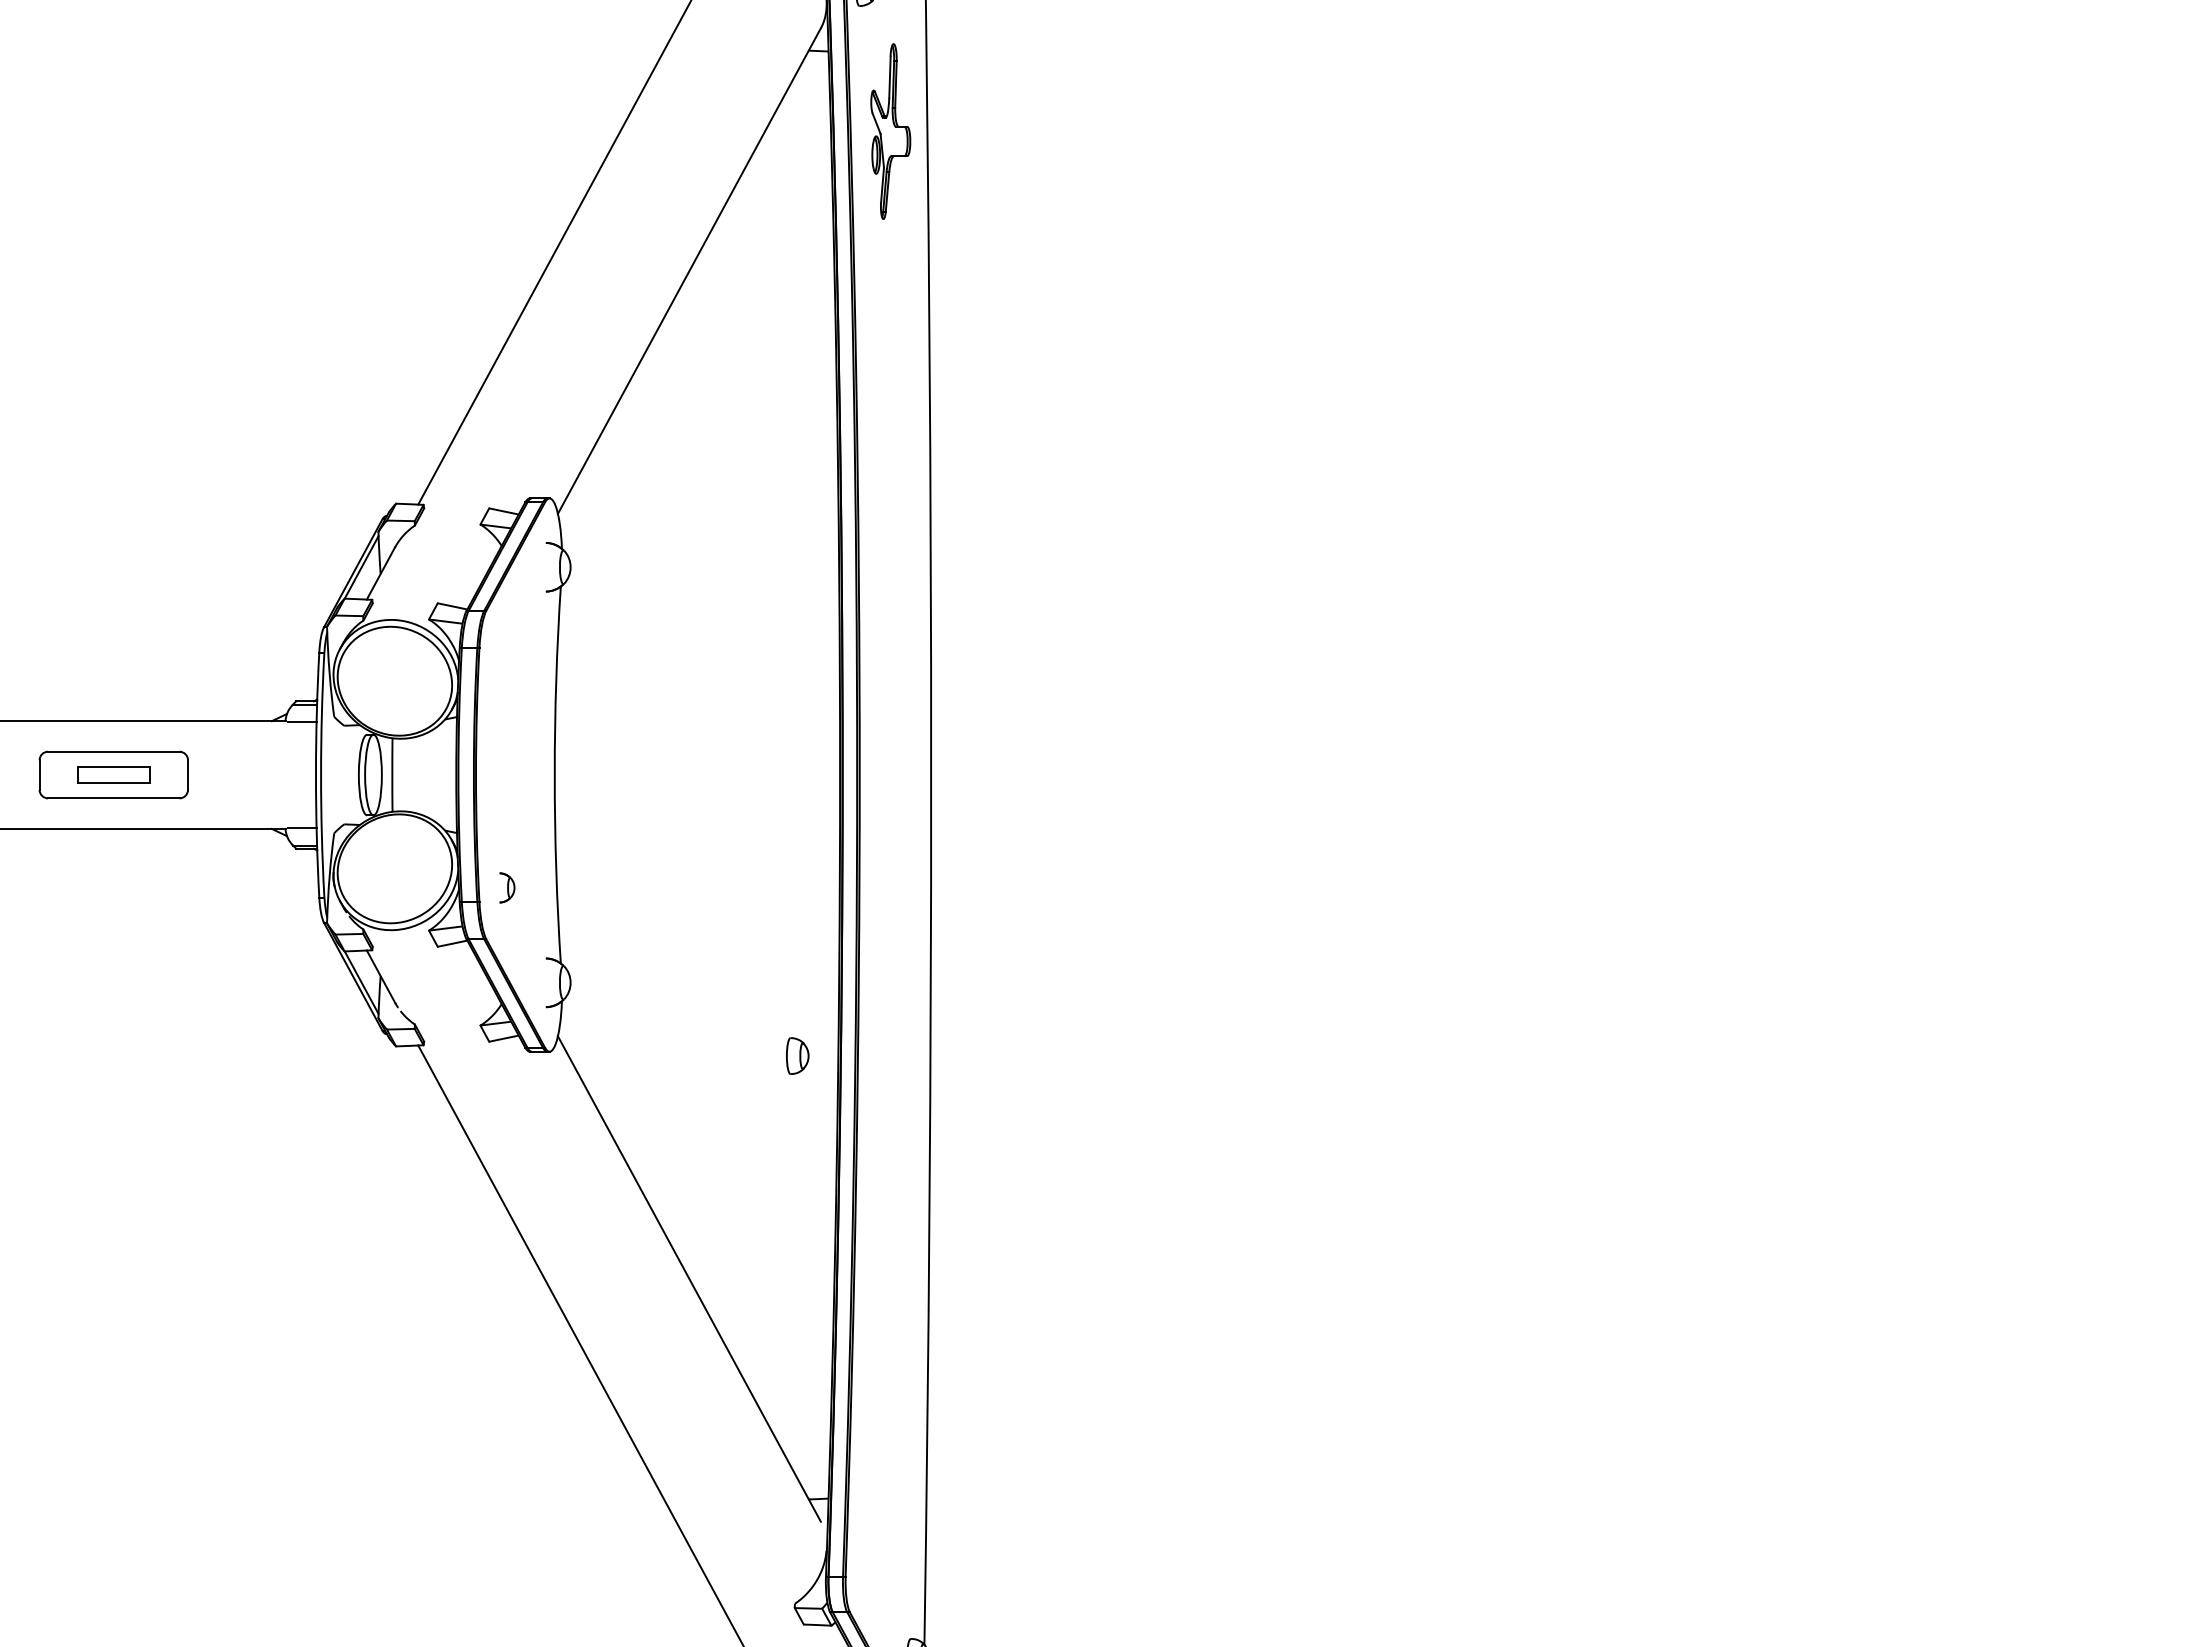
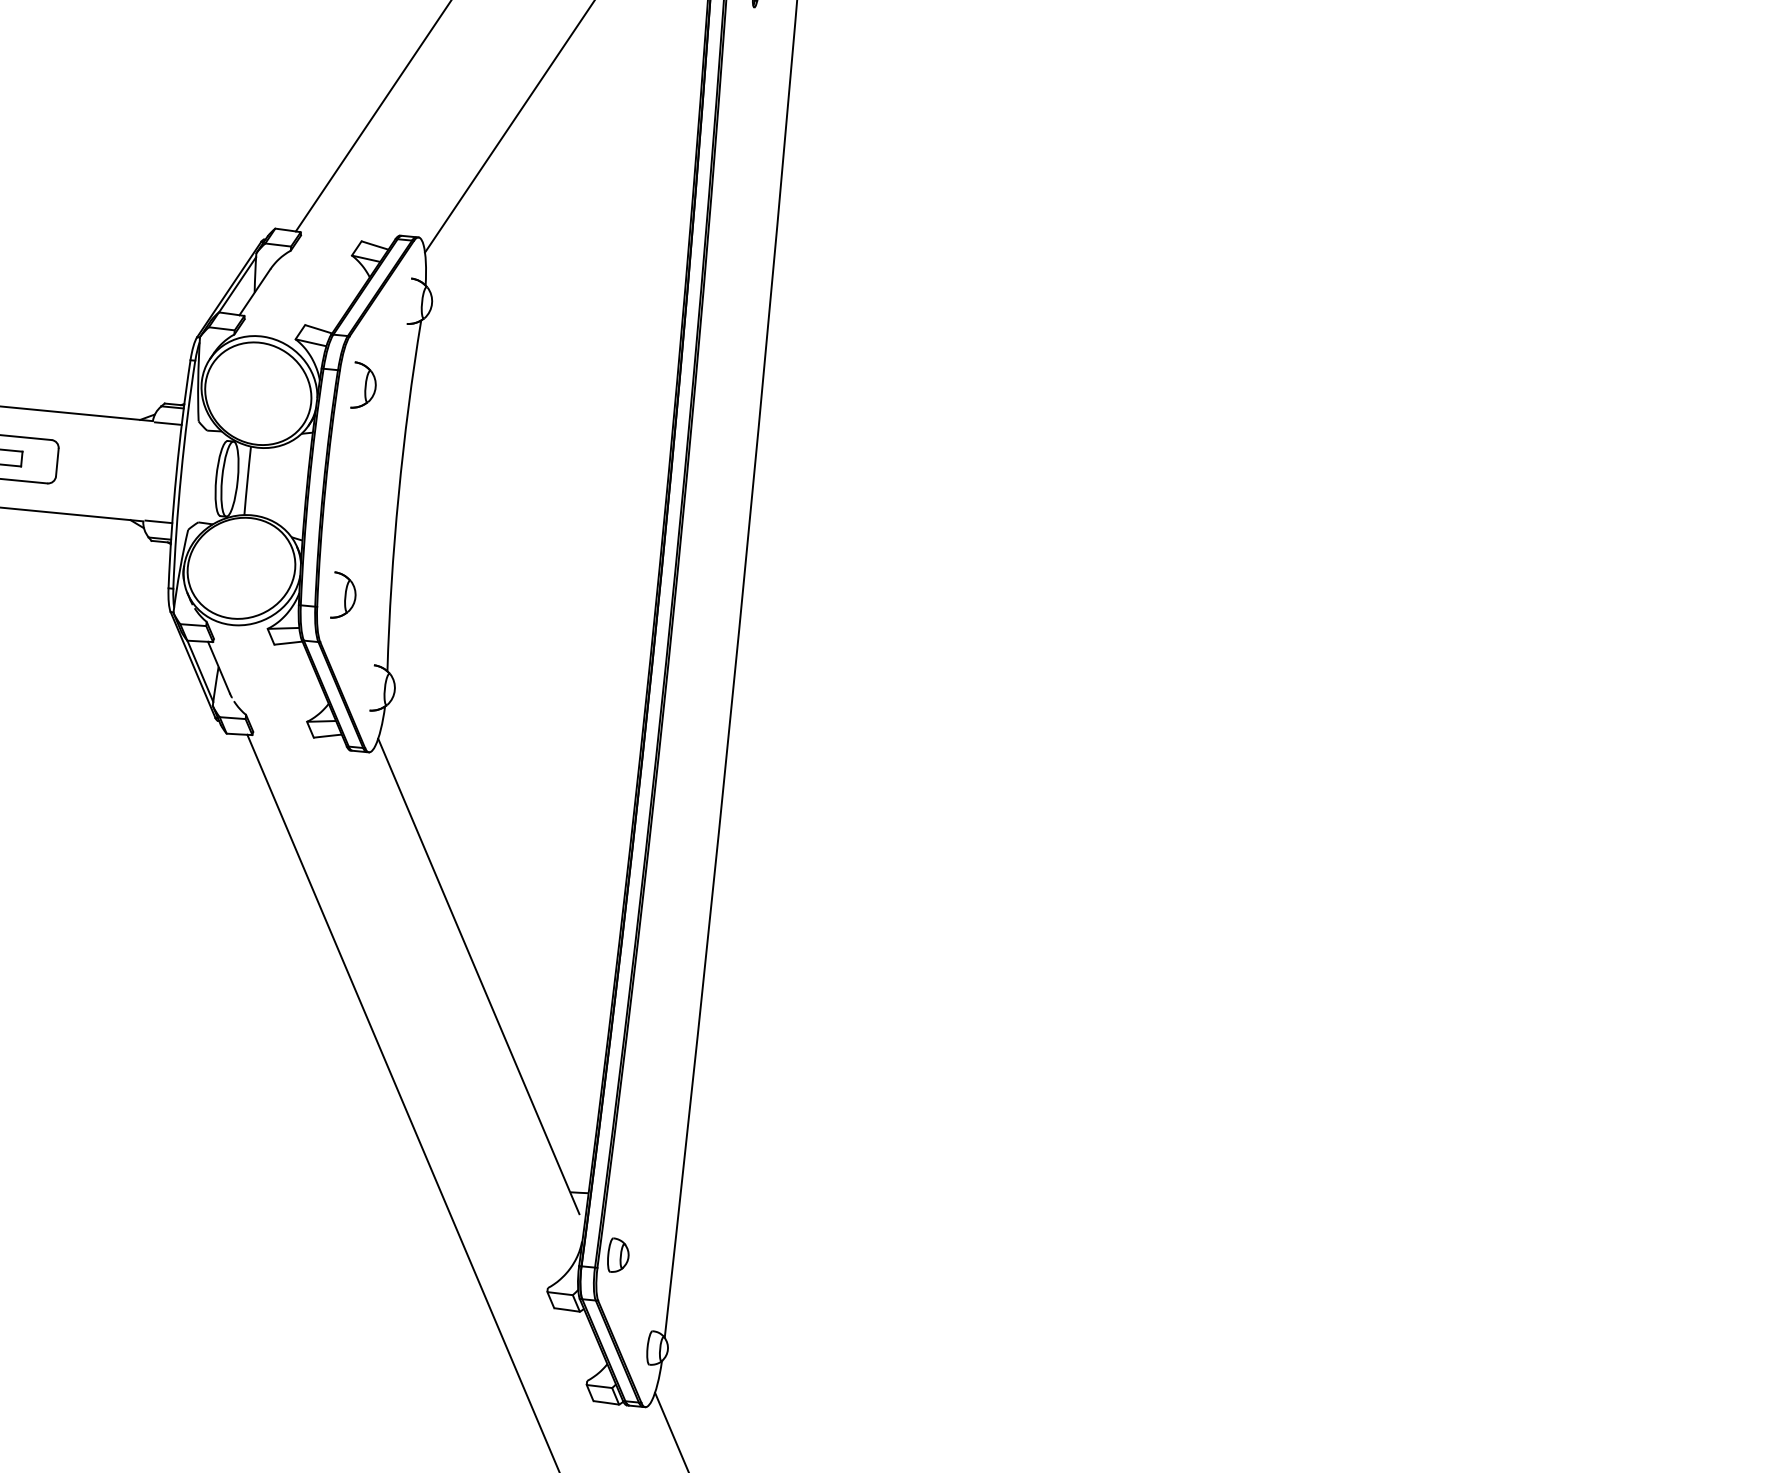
part: (507, 661) -> (364, 385), added
part: (507, 887) -> (344, 595), size x1.67
part: (797, 1055) -> (618, 1255), moved

